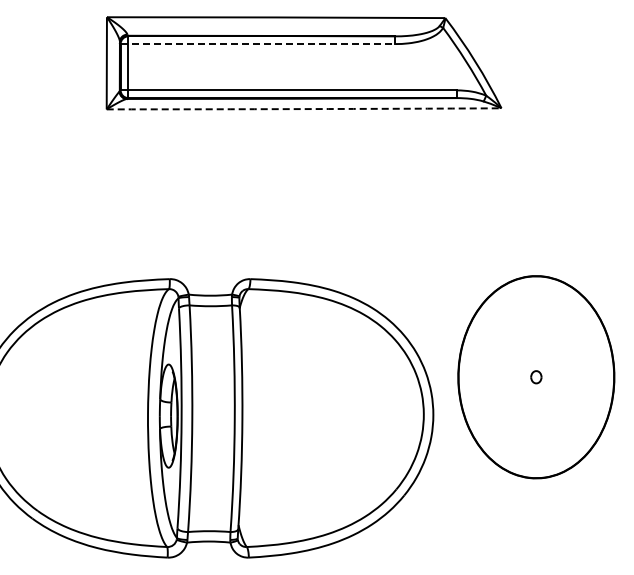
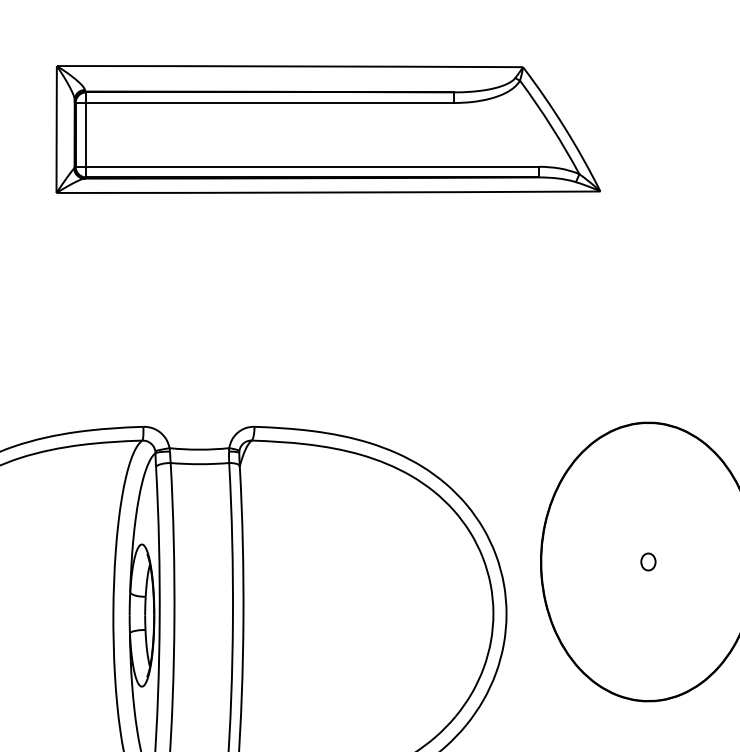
line: (258, 44) -> (265, 103), dashed -> solid
arc: (304, 109) -> (328, 193), dashed -> solid

